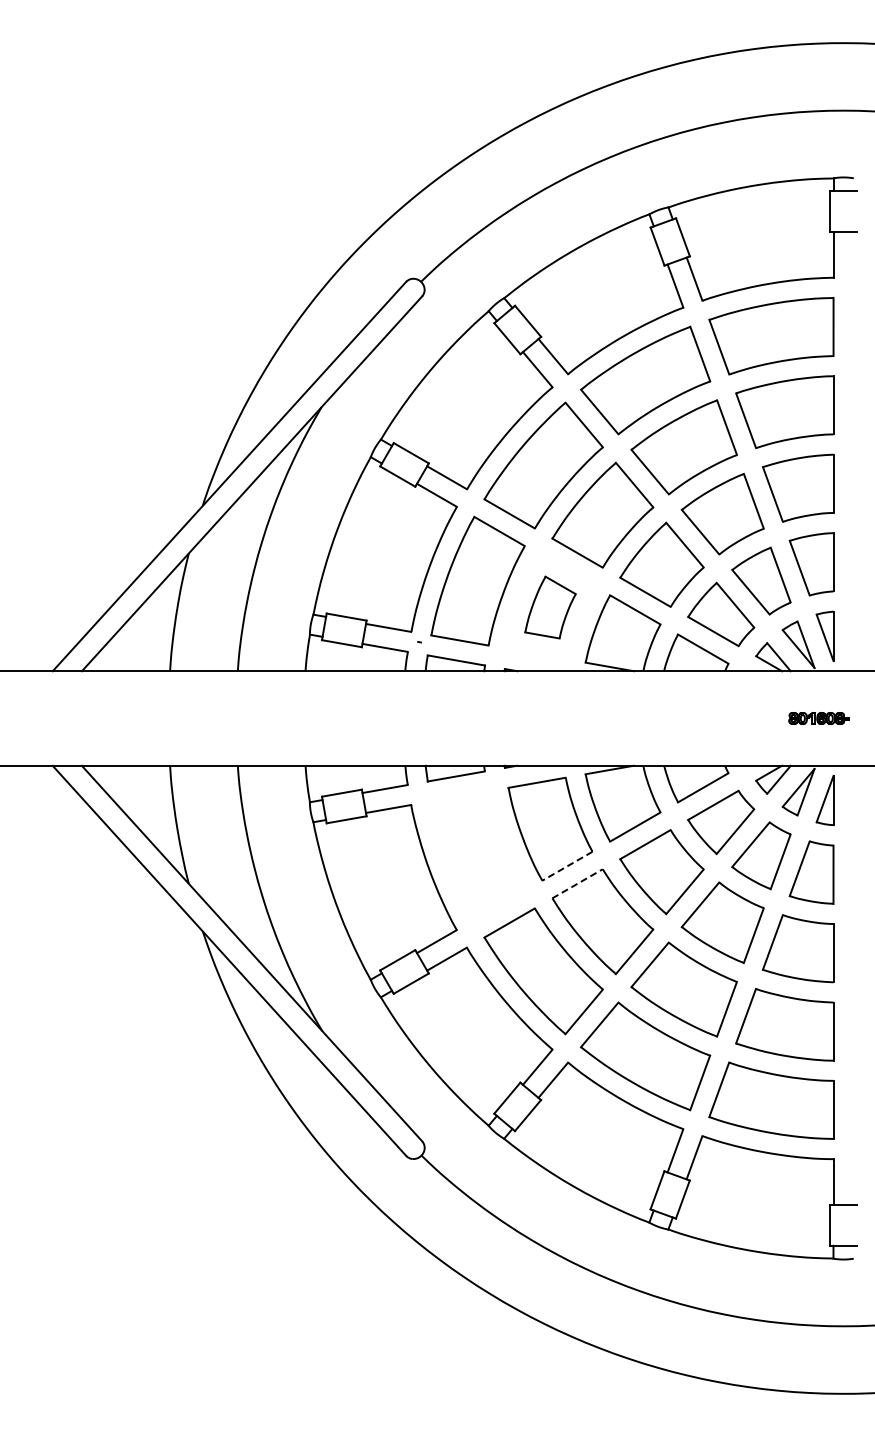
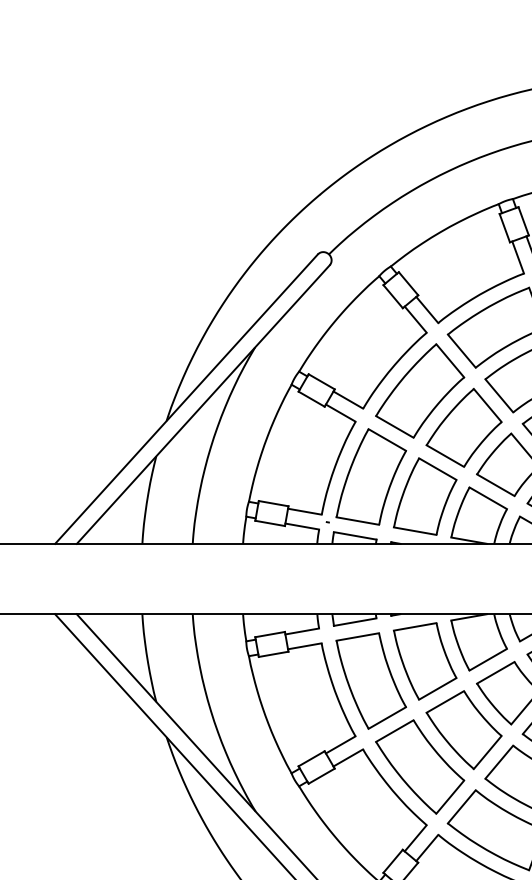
part: (550, 607) -> (425, 496), size x1.67
part: (477, 855) -> (370, 680), added
line: (566, 866) -> (437, 689), dashed -> solid
line: (577, 883) -> (445, 701), dashed -> solid

